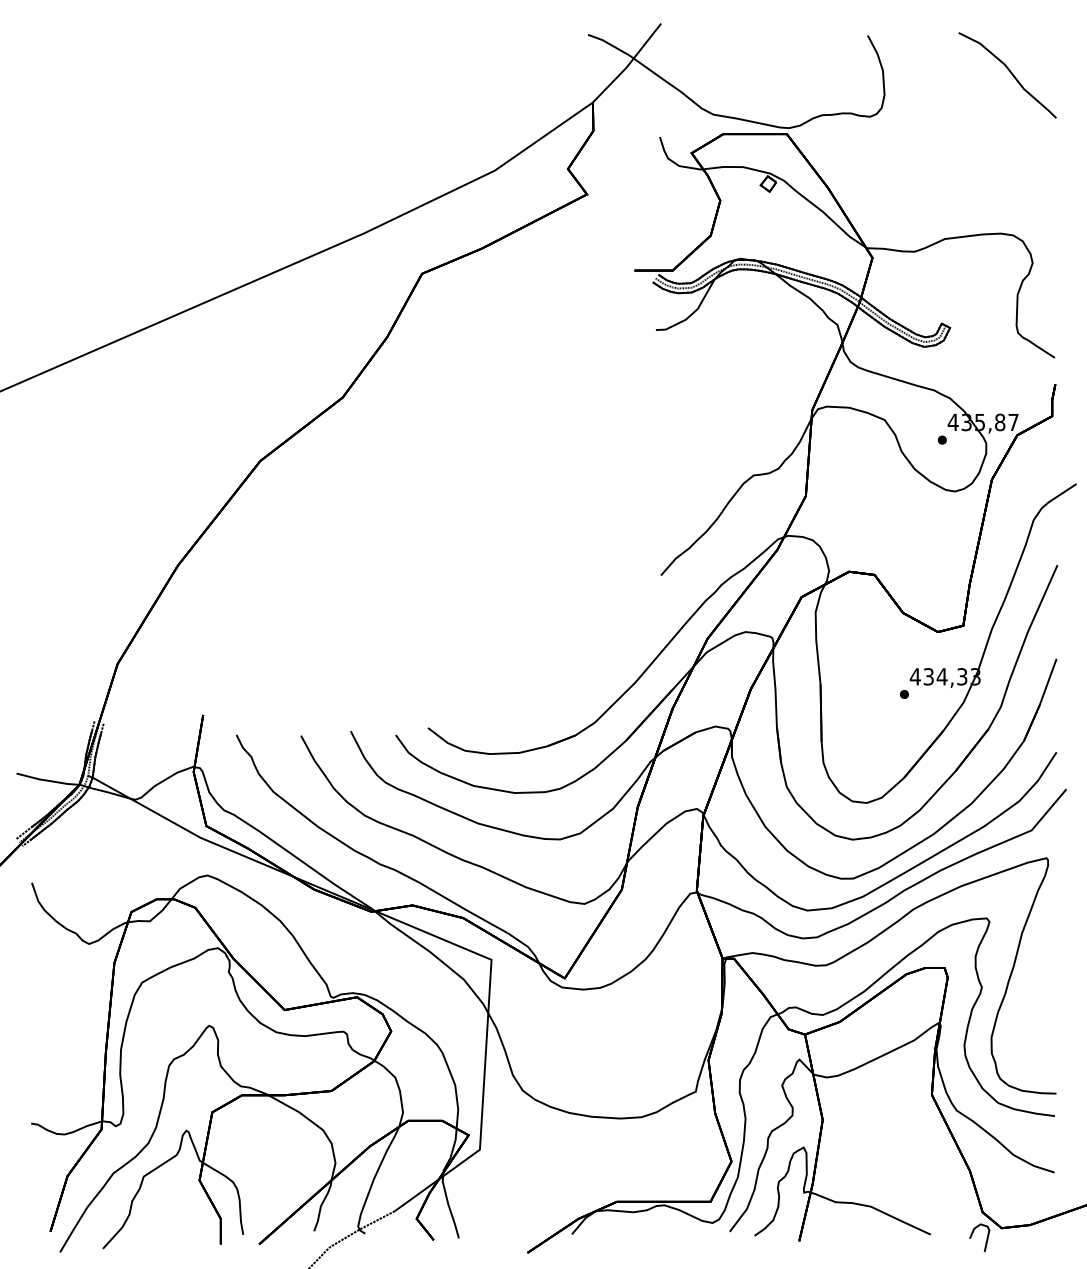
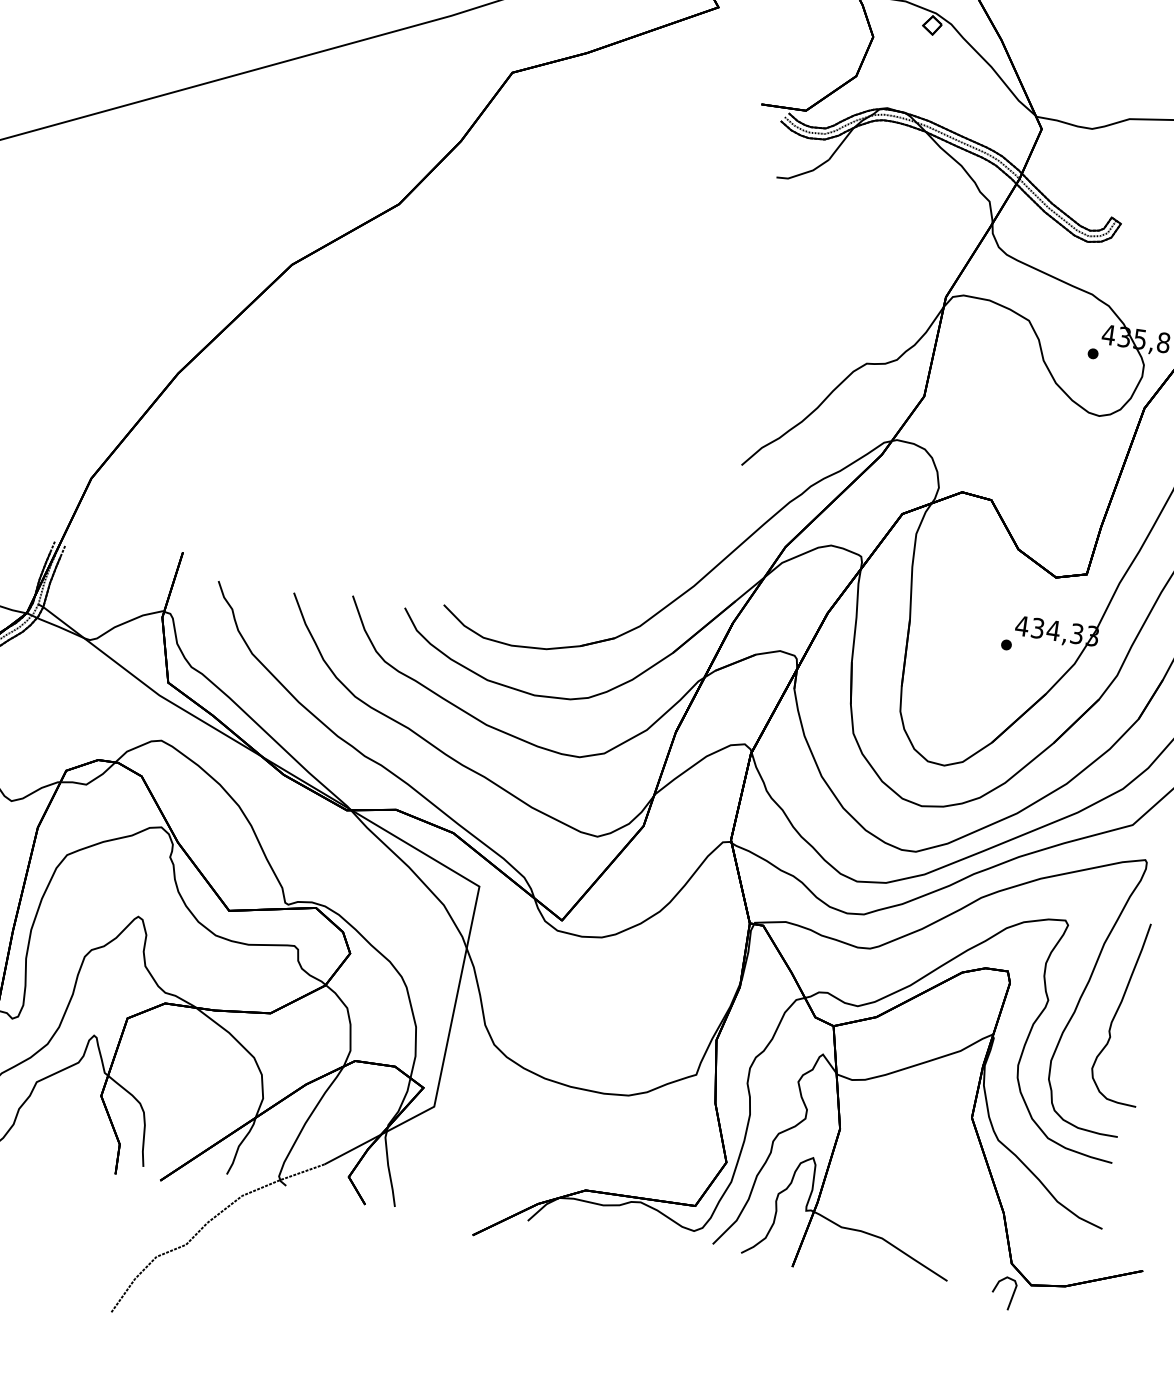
curve: (1042, 986) -> (1119, 1009), added

